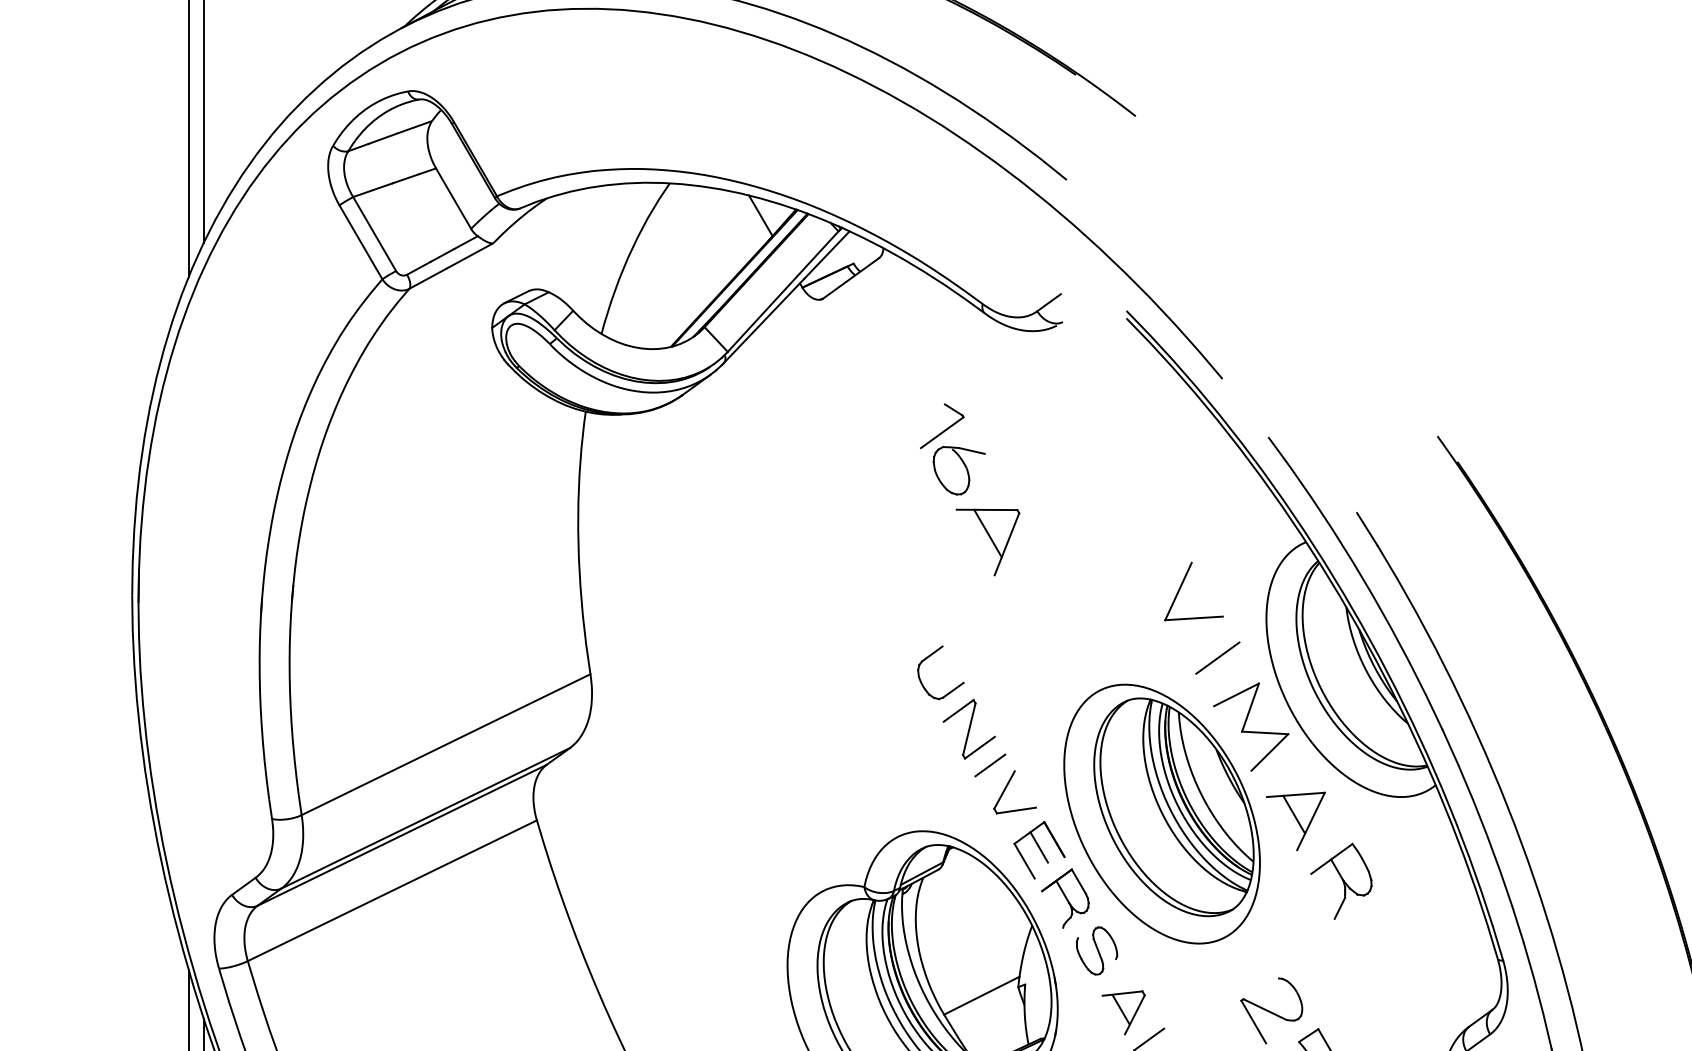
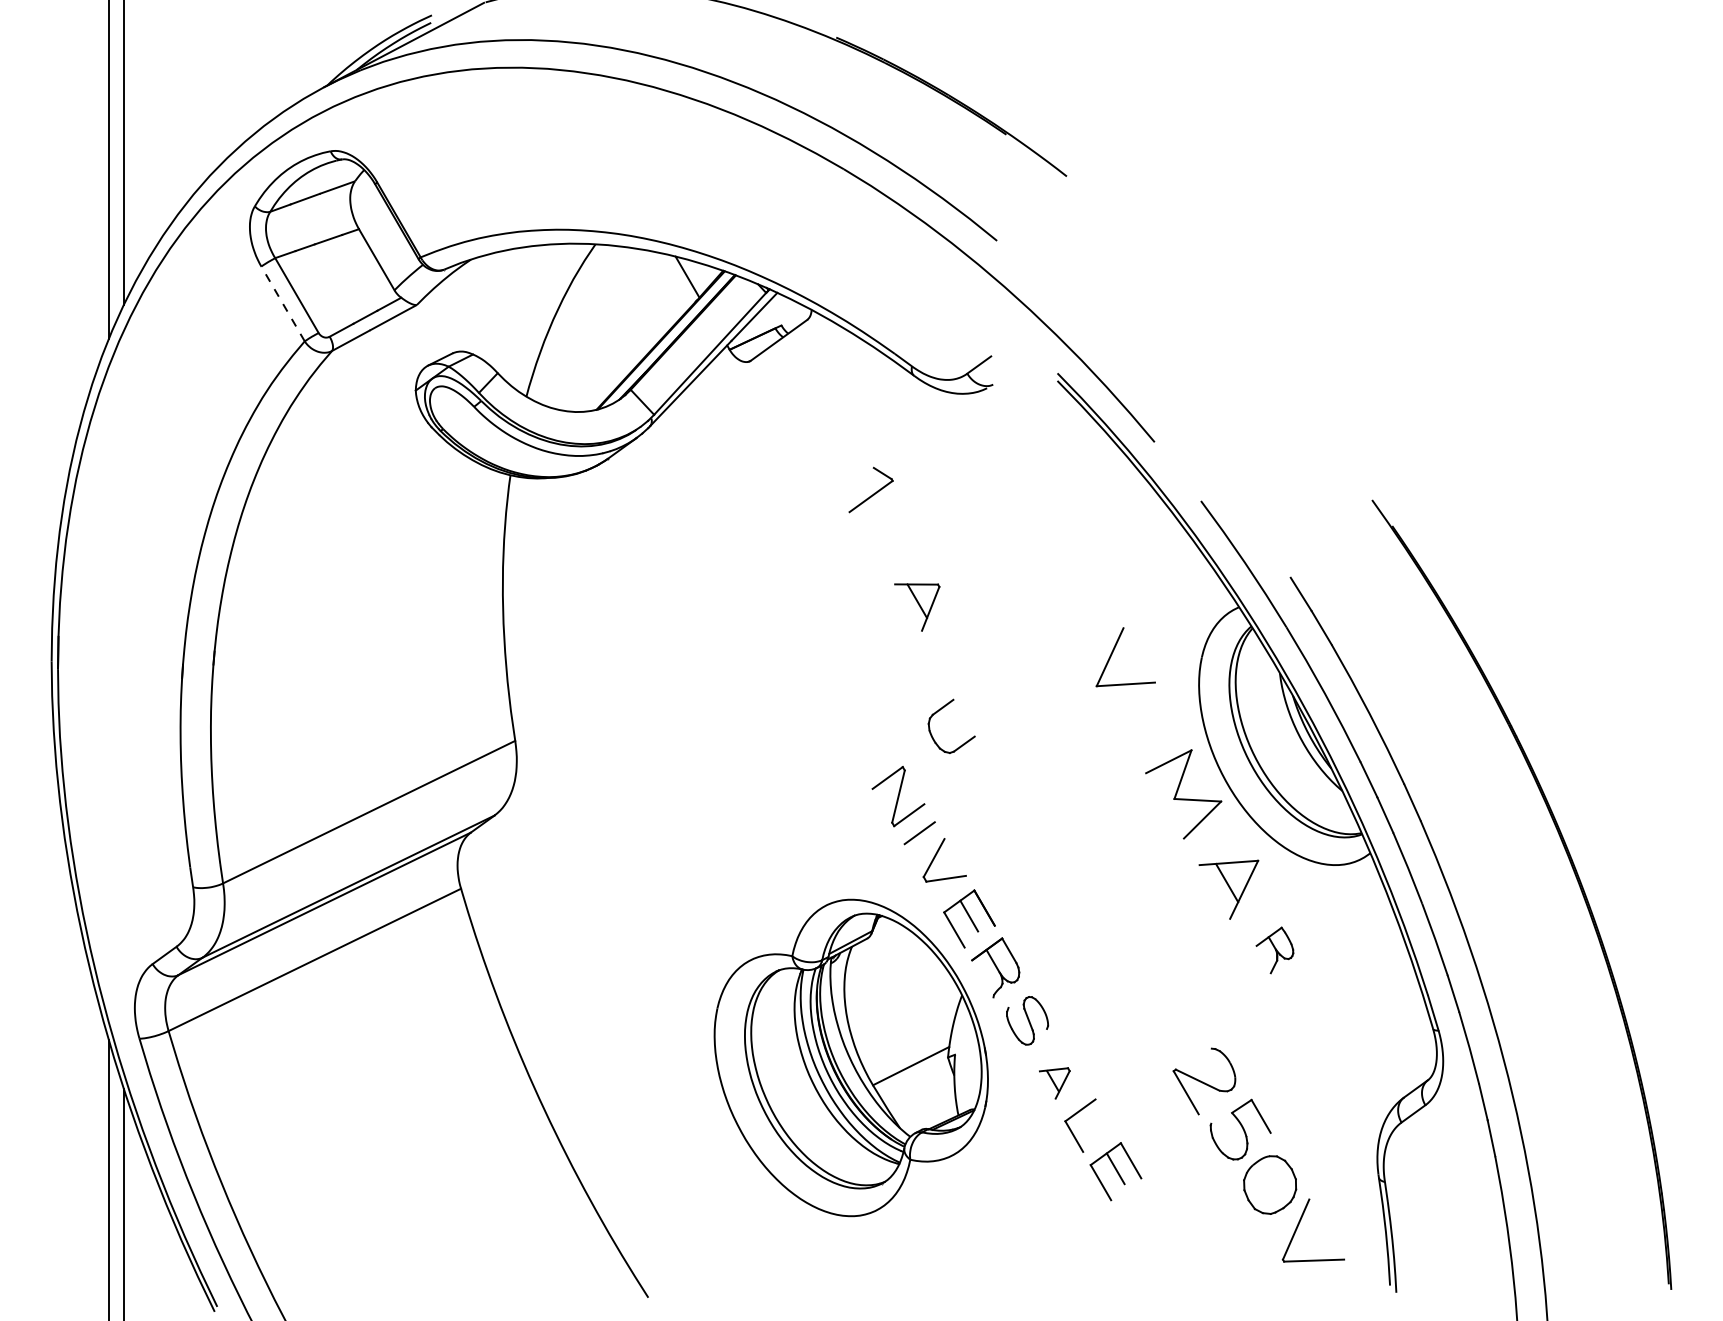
line: (360, 241) -> (282, 303), solid -> dashed
part: (959, 470) -> (888, 534), removed
part: (987, 542) -> (916, 607), size x0.7
part: (928, 658) -> (939, 711), moved
line: (1217, 658) -> (1149, 724), removed
part: (1162, 814) -> (1093, 882), removed
part: (1340, 881) -> (1274, 950), size x0.6
part: (1123, 1012) -> (1054, 1083), size x0.7

